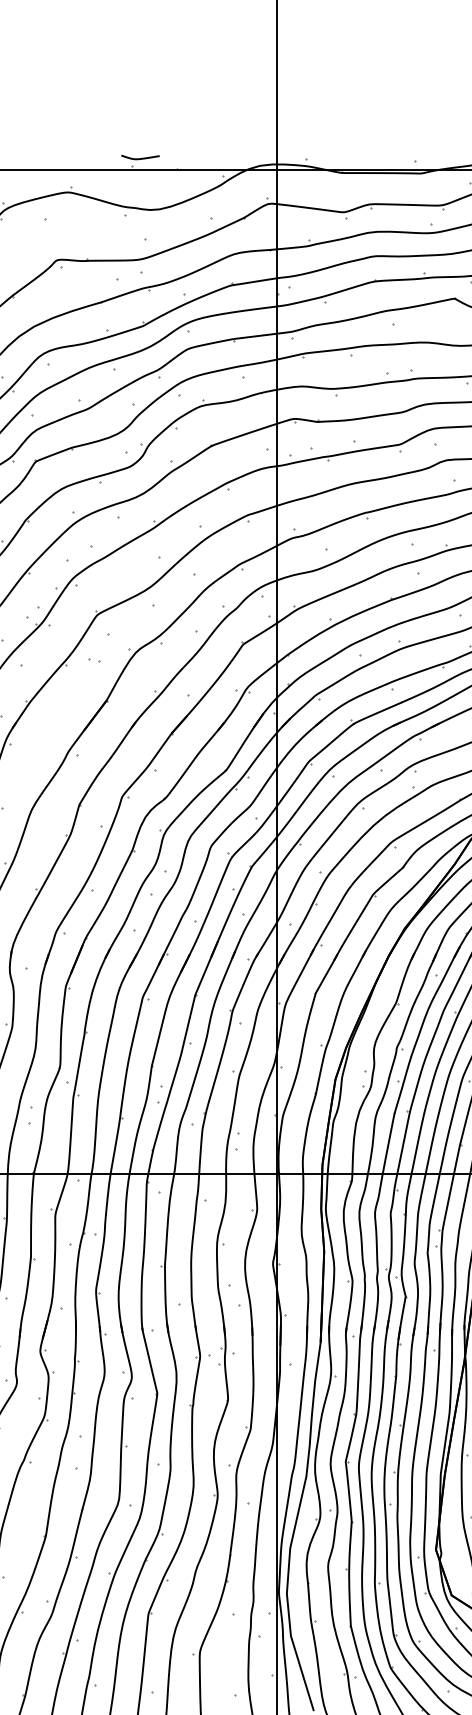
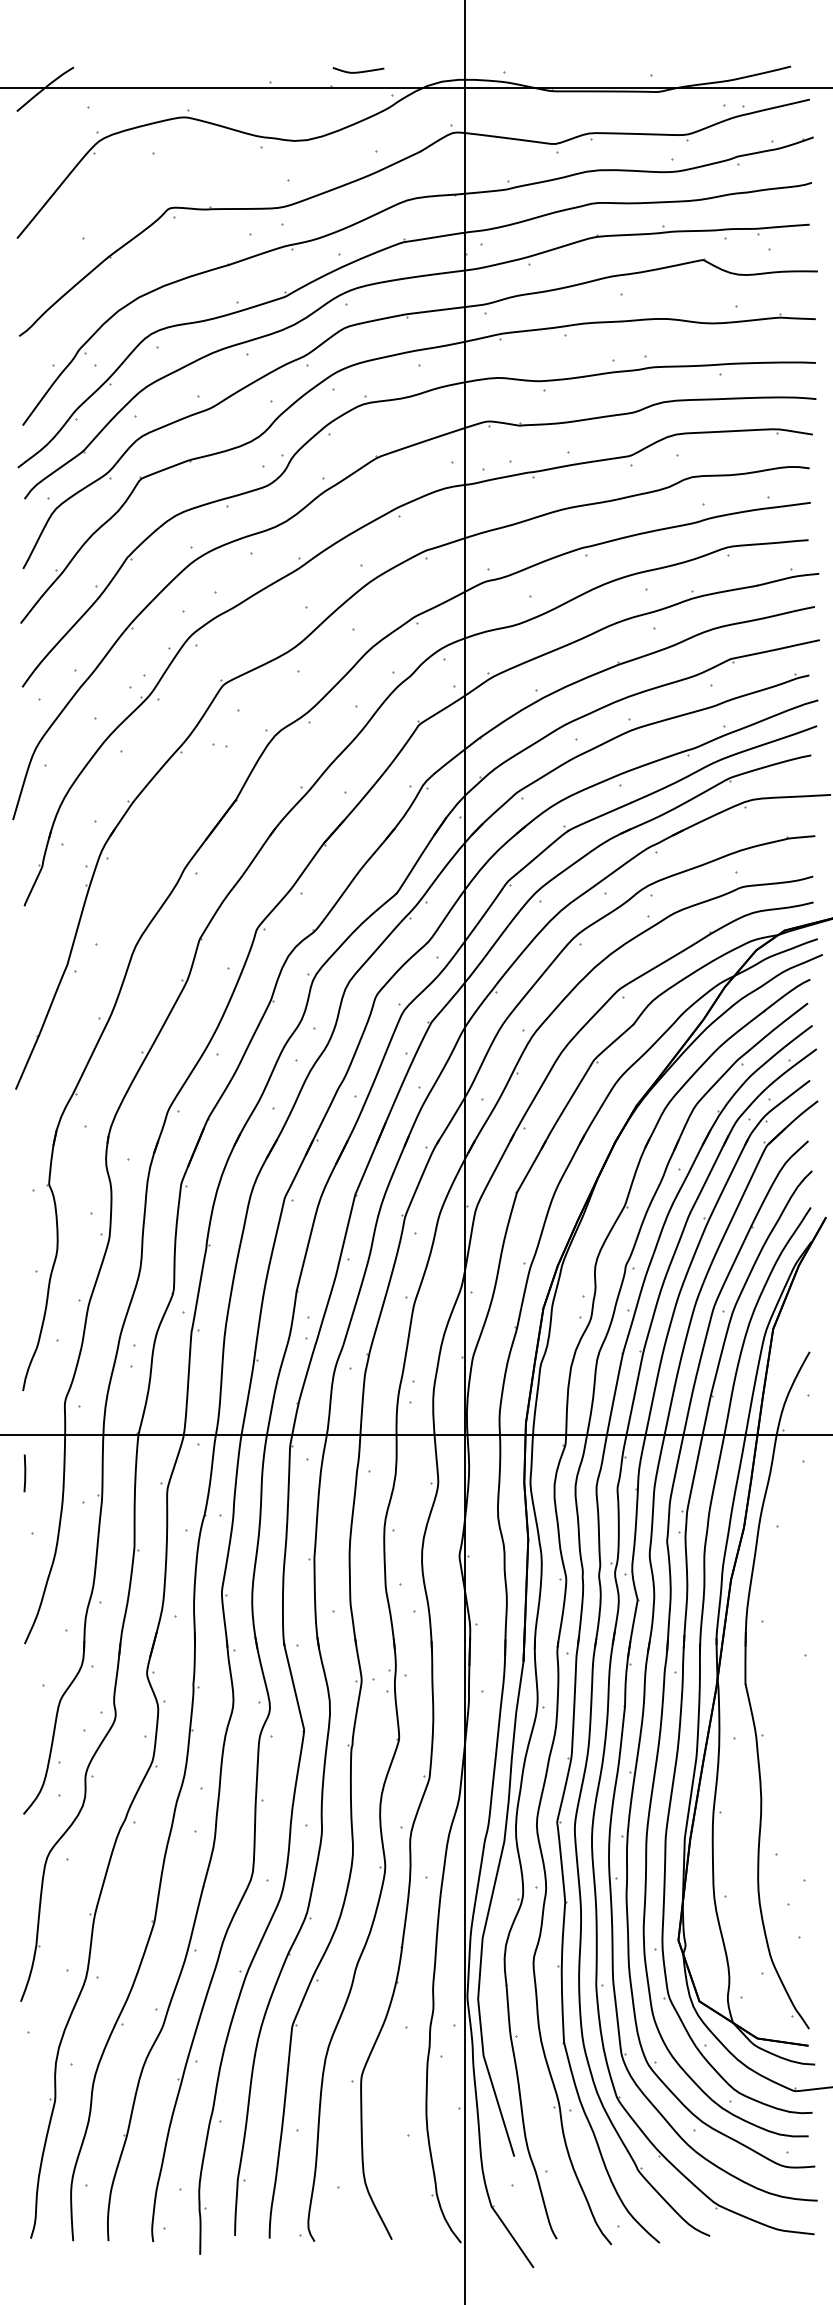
curve: (140, 158) -> (358, 71), moved

